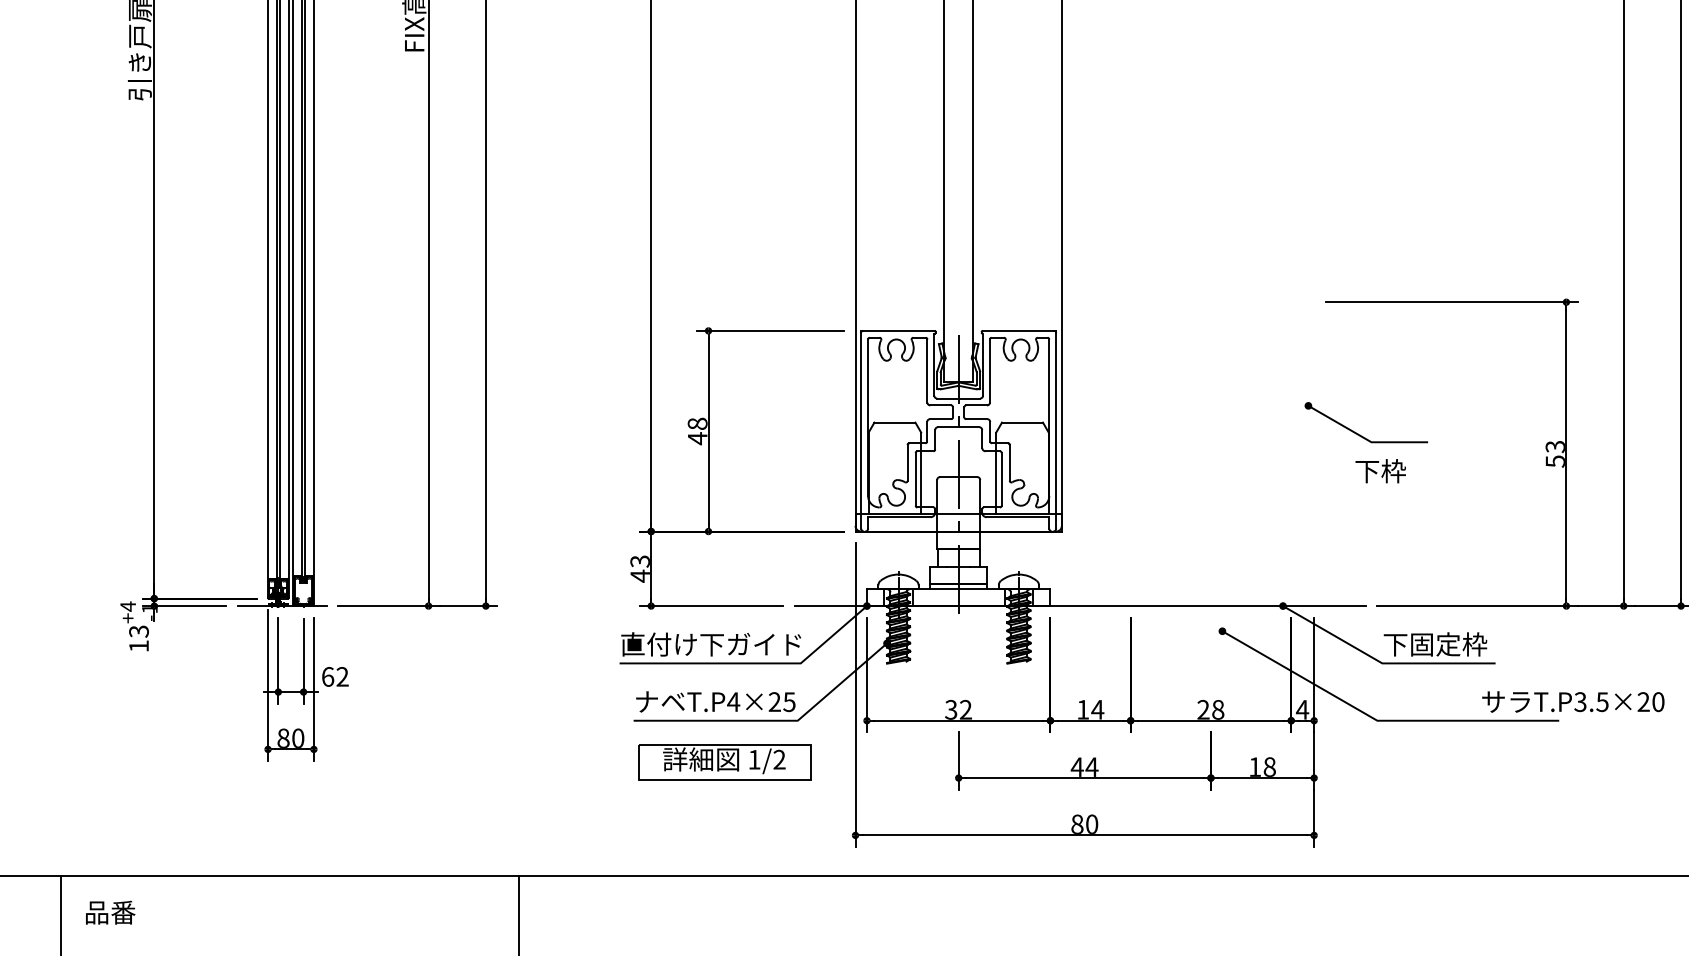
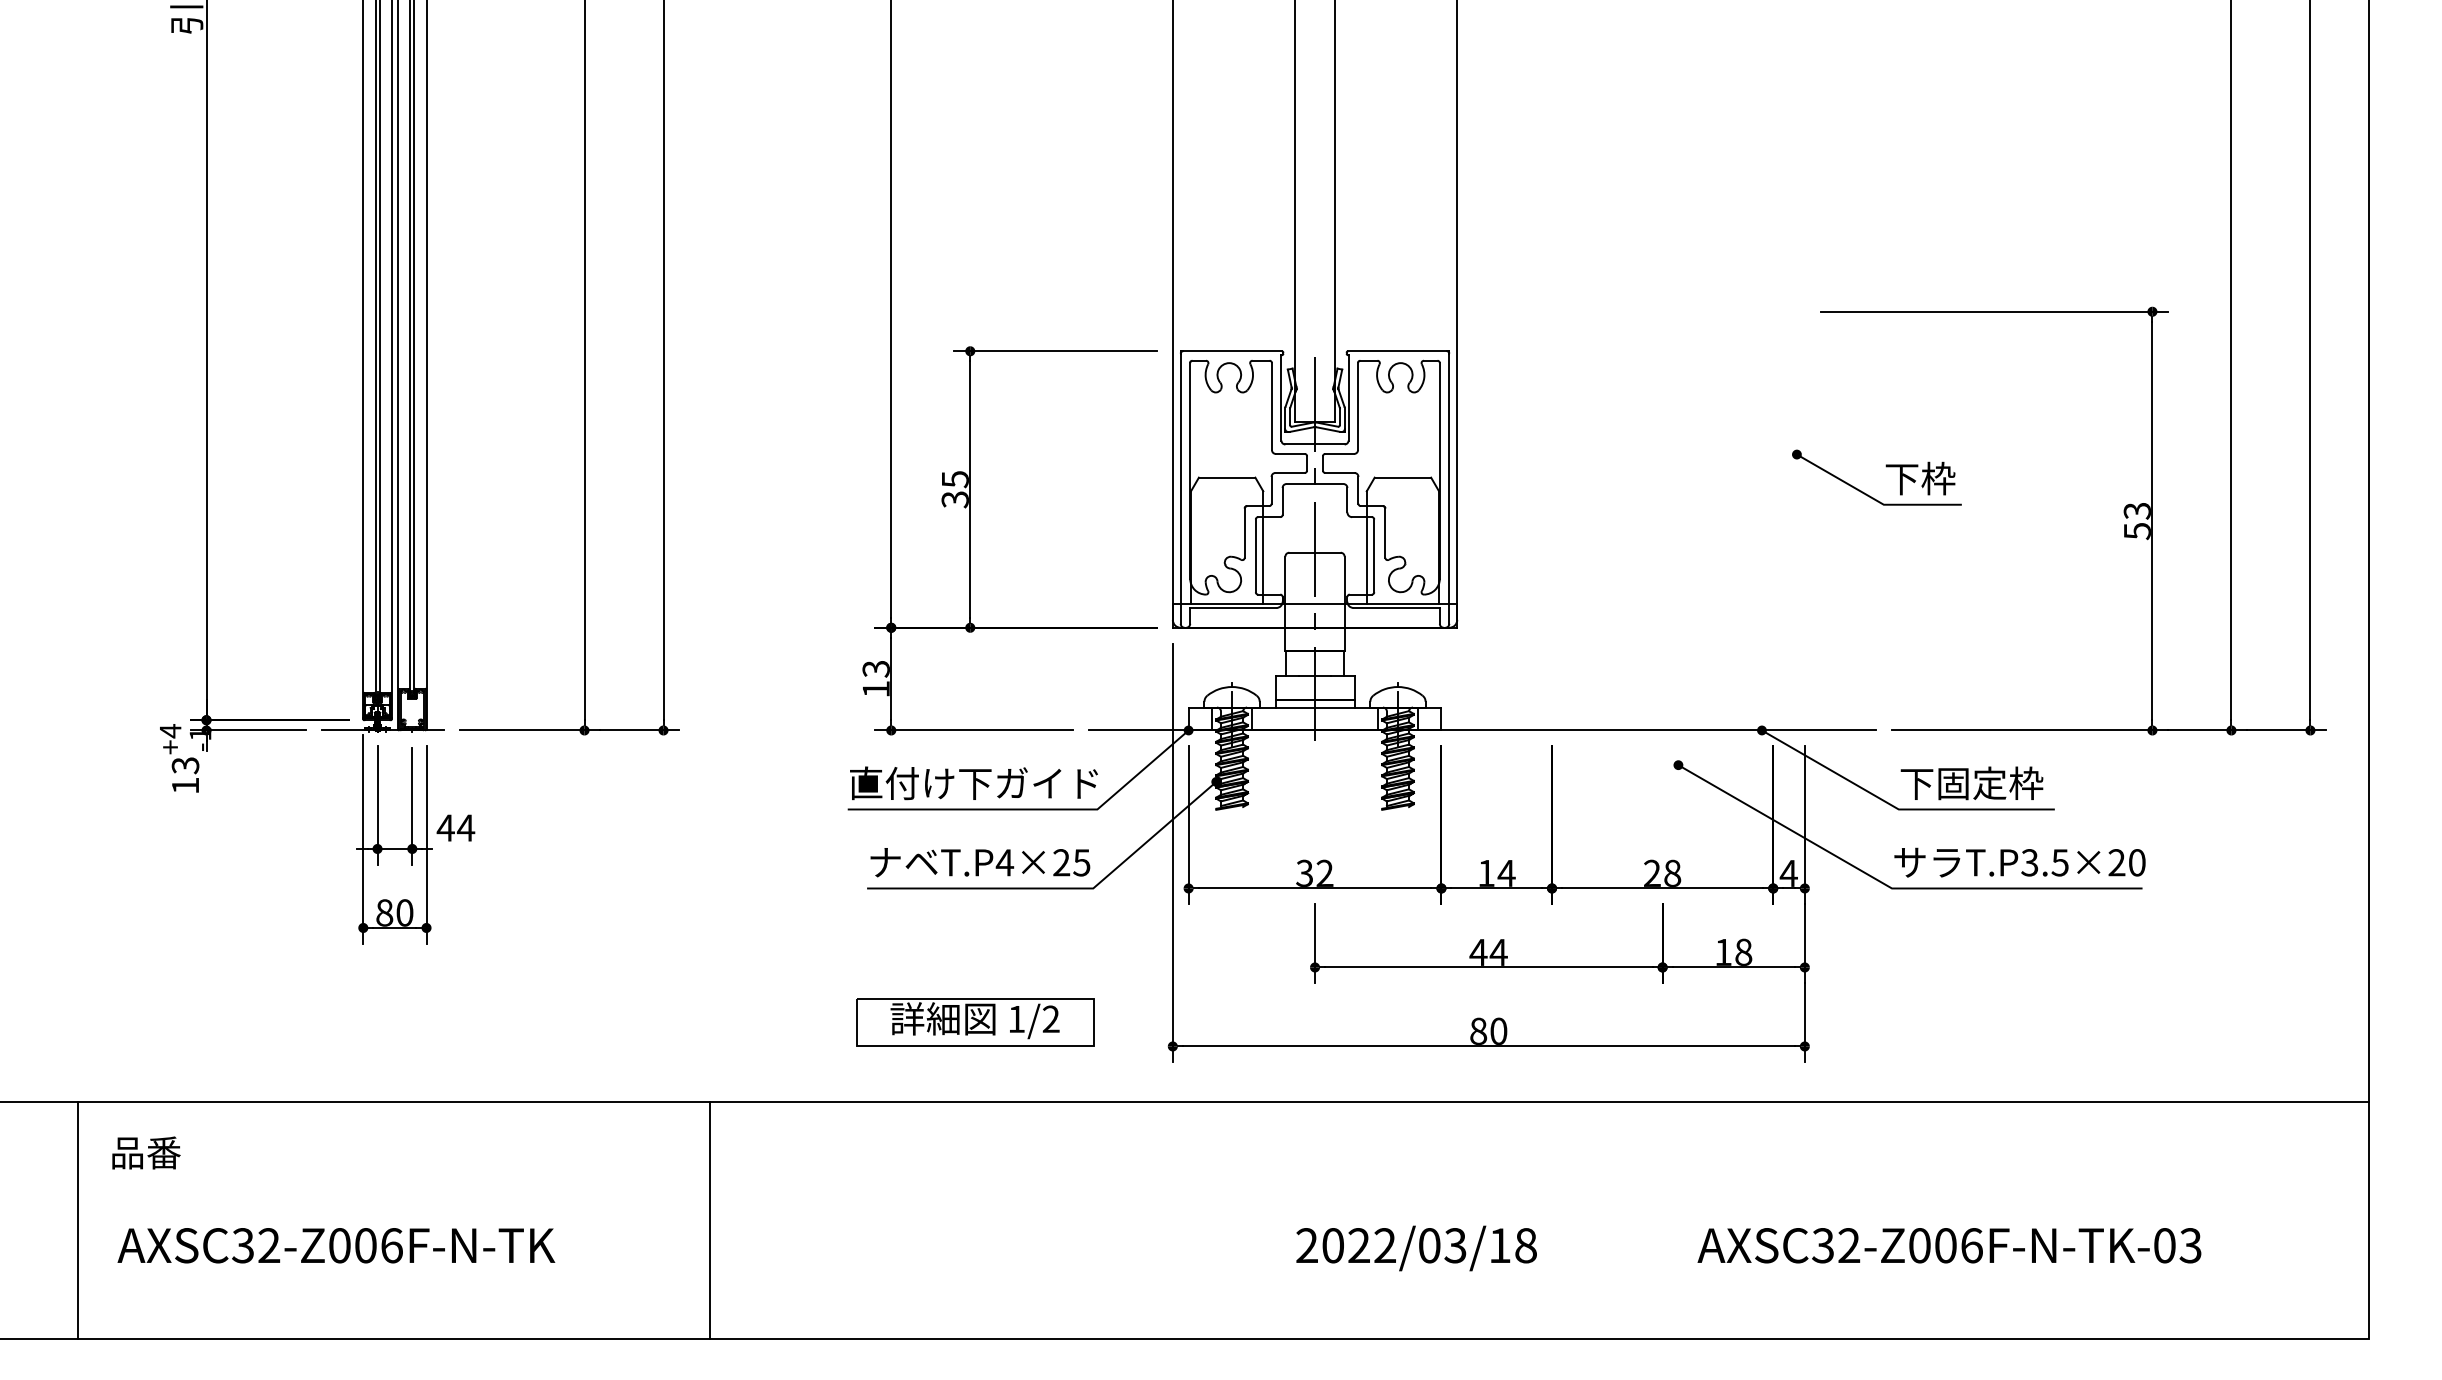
text: (697, 431) -> (954, 489), 48 -> 35
text: (1380, 471) -> (1920, 478), moved
text: (640, 576) -> (876, 689), 43 -> 13
text: (334, 676) -> (455, 827), 62 -> 44
text: (1572, 701) -> (2019, 862), moved
part: (724, 762) -> (975, 1022), moved

